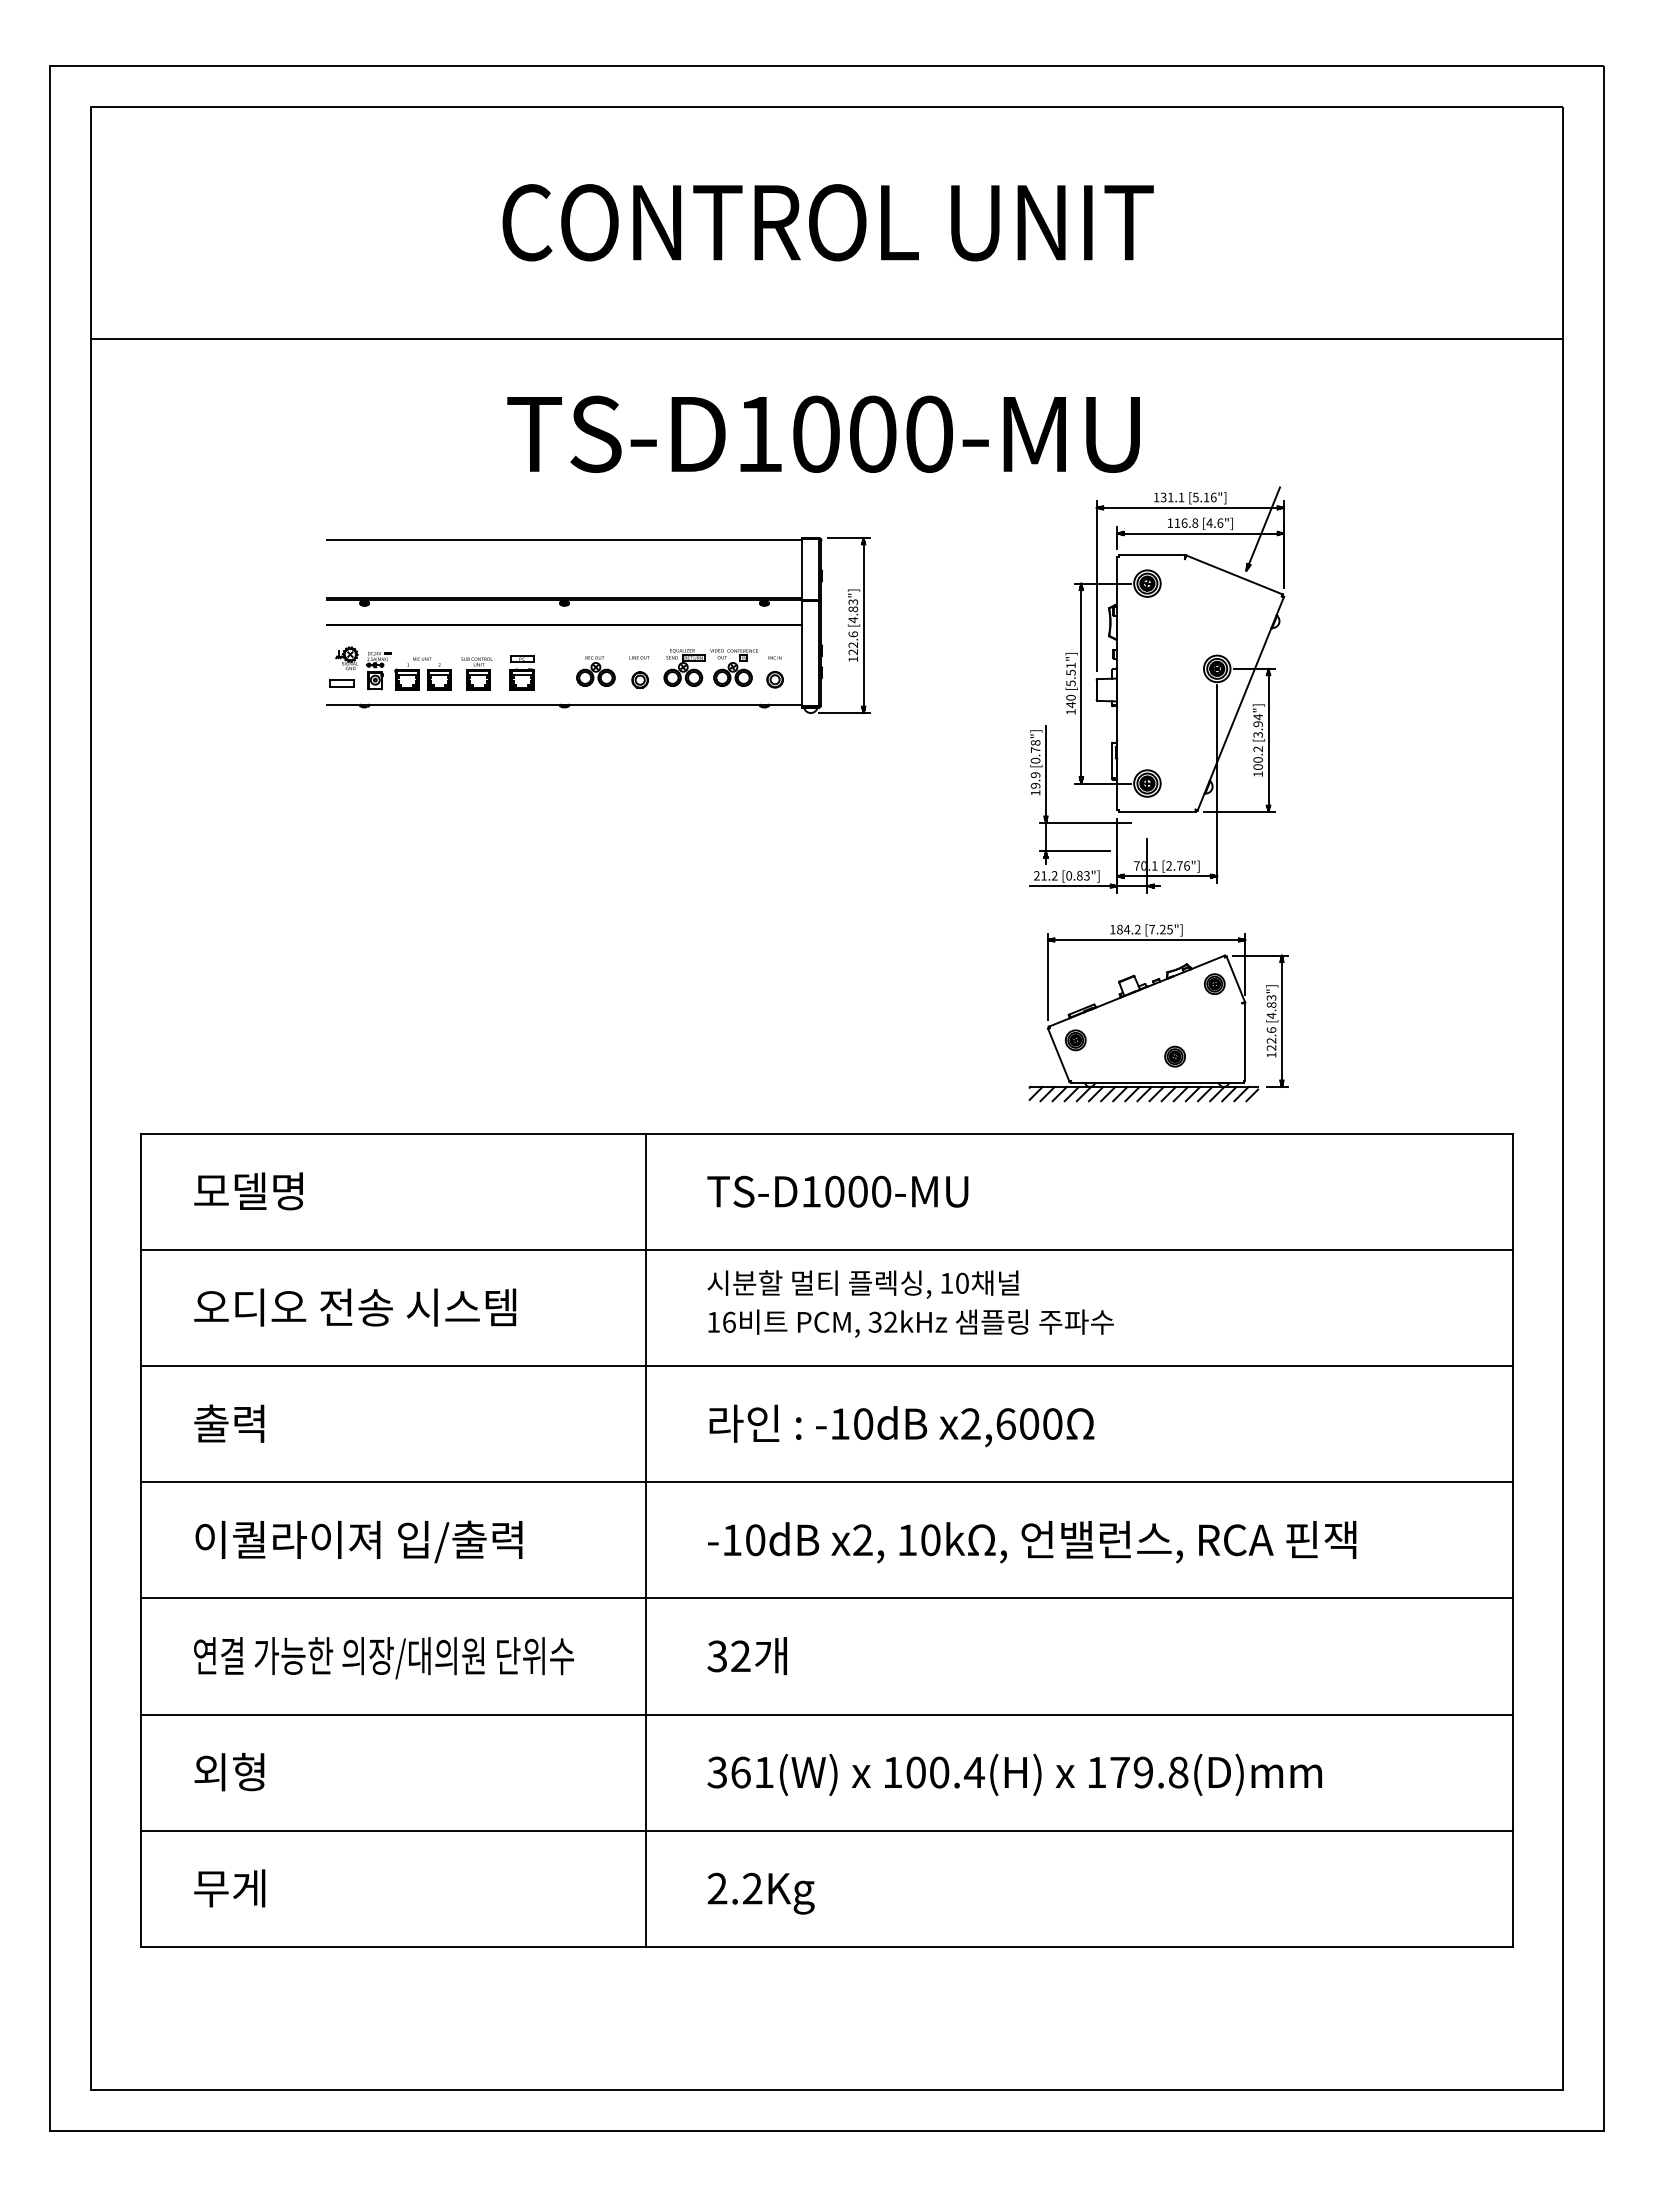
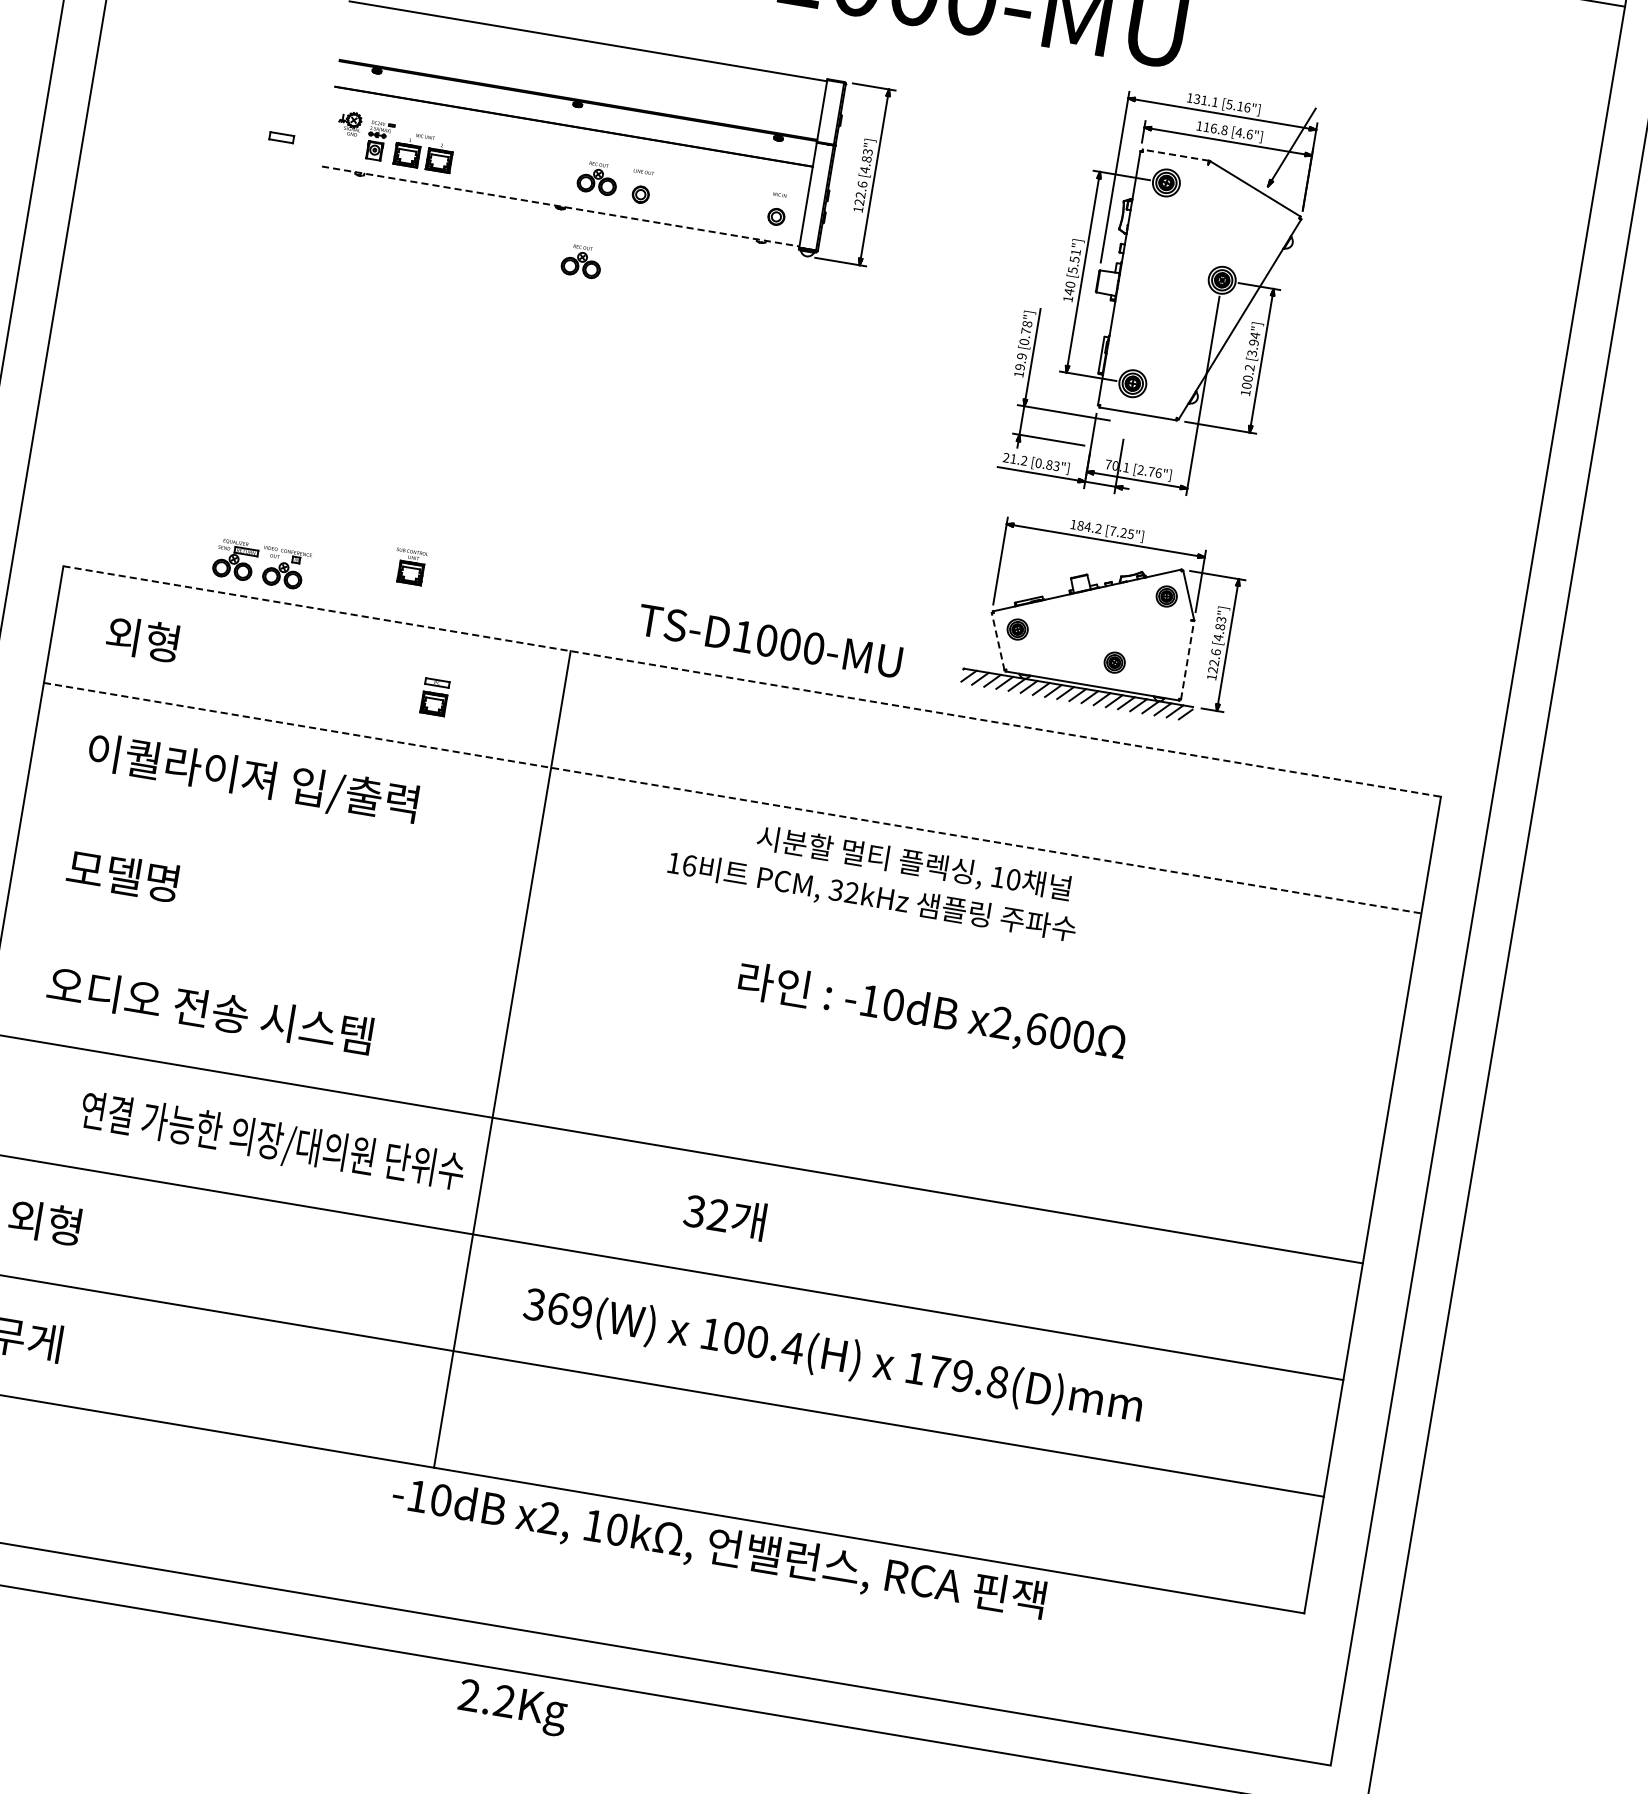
line: (1151, 555) -> (1175, 155), solid -> dashed
part: (715, 671) -> (265, 568), moved
part: (521, 672) -> (434, 696), moved
part: (476, 673) -> (409, 566), moved
part: (341, 683) -> (281, 137), moved
line: (564, 704) -> (560, 206), solid -> dashed
part: (593, 754) -> (581, 261), added
line: (1245, 1041) -> (1187, 659), solid -> dashed
line: (1058, 1055) -> (997, 641), solid -> dashed
line: (826, 1133) -> (751, 681), solid -> dashed
text: (248, 1191) -> (161, 642), 모델명 -> 외형
text: (837, 1191) -> (769, 640), moved
line: (826, 1249) -> (732, 797), solid -> dashed
text: (863, 1284) -> (914, 864), moved
text: (358, 1309) -> (252, 779), 오디오 전송 시스템 -> 이퀄라이져 입/출력
text: (910, 1323) -> (871, 897), moved
line: (826, 1366) -> (712, 915), removed
text: (248, 1423) -> (122, 875), 출력 -> 모델명
text: (901, 1425) -> (931, 1012), moved
line: (826, 1482) -> (693, 1031), removed
text: (358, 1541) -> (213, 1012), 이퀄라이져 입/출력 -> 오디오 전송 시스템
text: (1032, 1542) -> (719, 1549), moved
text: (746, 1656) -> (724, 1216), moved
text: (384, 1658) -> (272, 1143), moved
text: (763, 1772) -> (581, 1312), 361(W) -> 369(W)
text: (760, 1893) -> (511, 1707), moved

